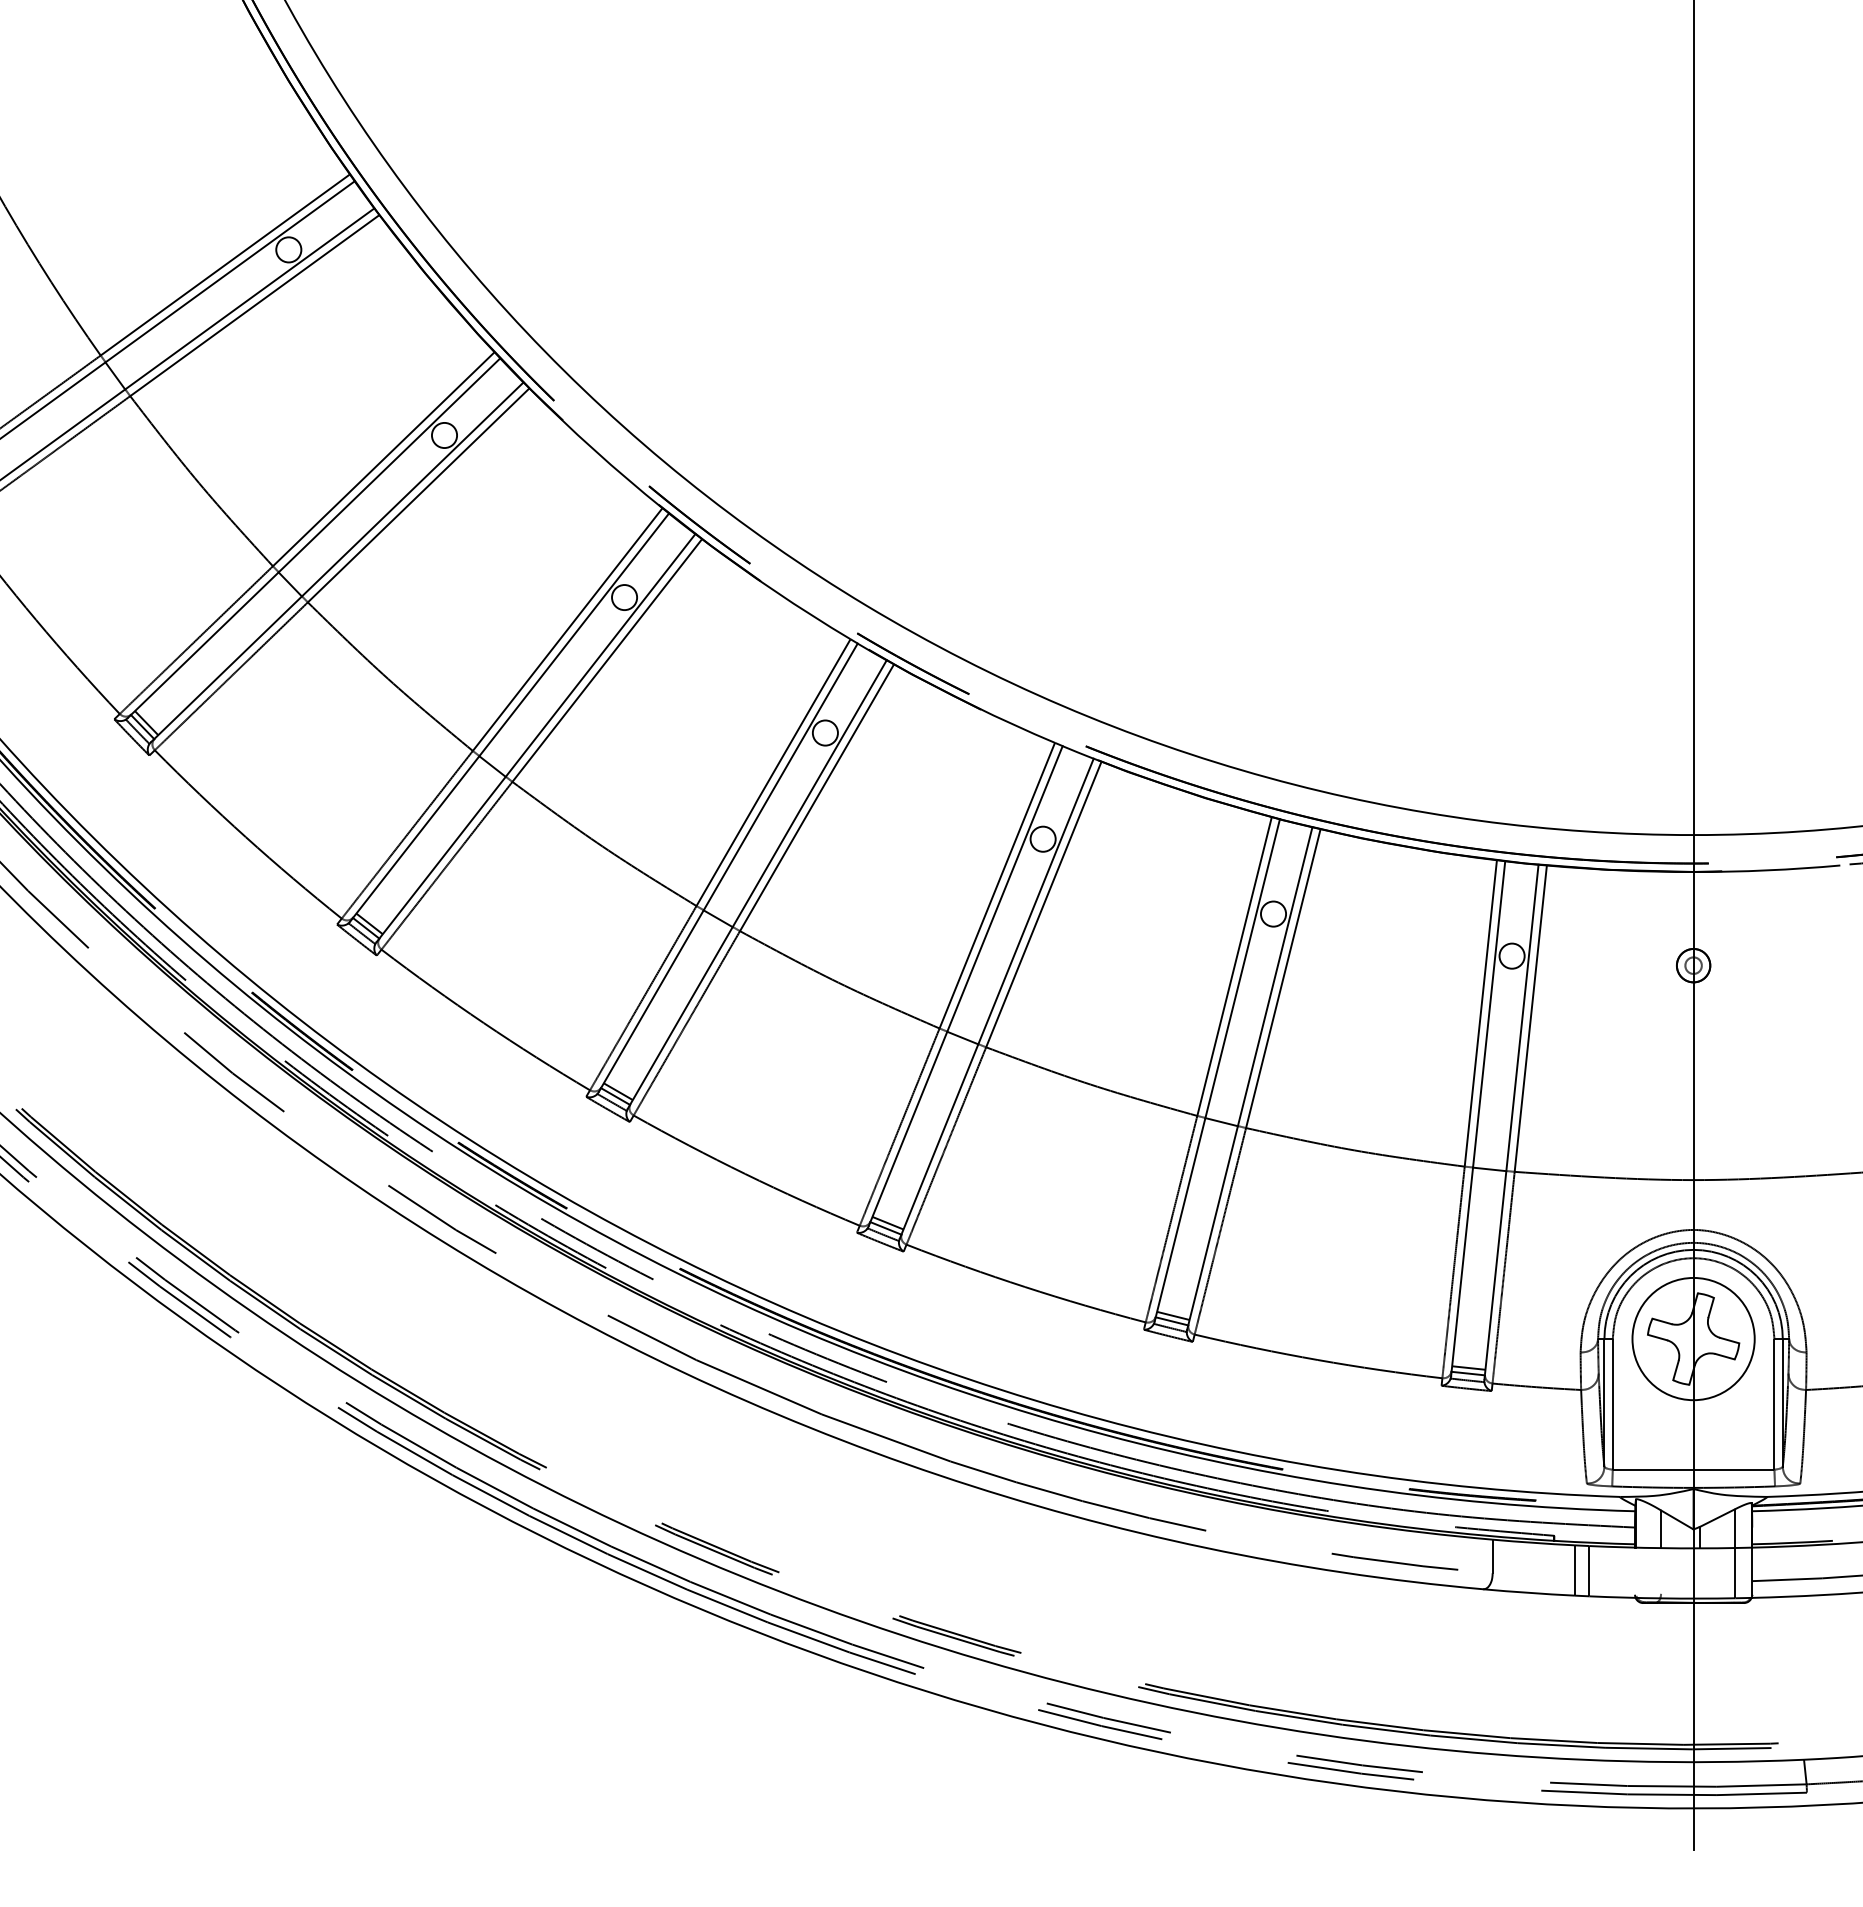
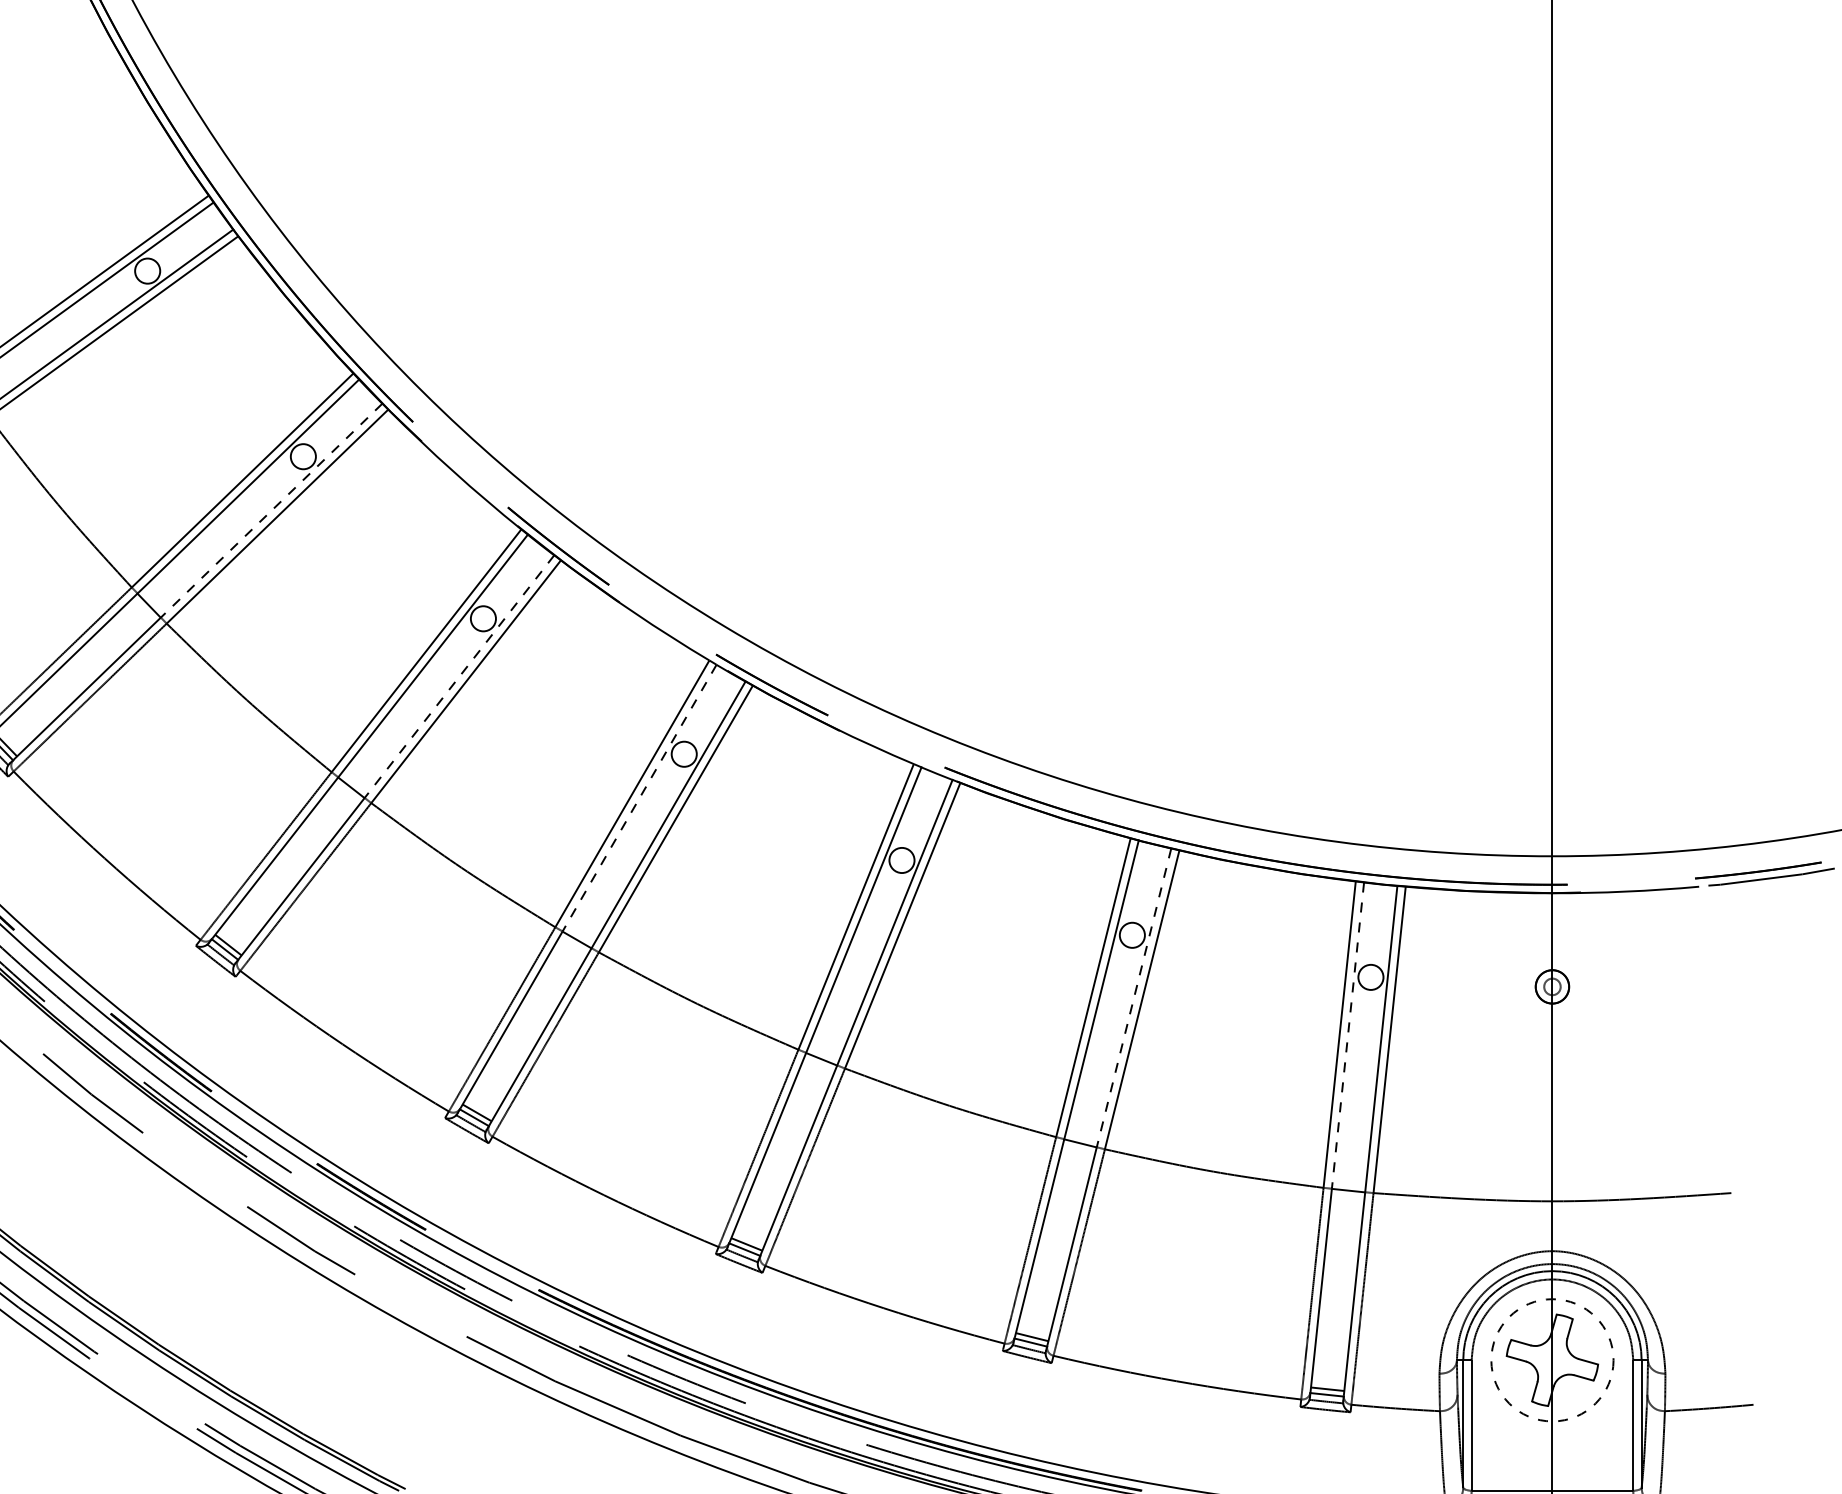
line: (412, 489) -> (271, 510), solid -> dashed
line: (600, 655) -> (459, 676), solid -> dashed
line: (780, 776) -> (639, 797), solid -> dashed
line: (1275, 976) -> (1134, 997), solid -> dashed
line: (1489, 1014) -> (1348, 1035), solid -> dashed
circle: (1693, 1338) -> (1552, 1359), solid -> dashed

